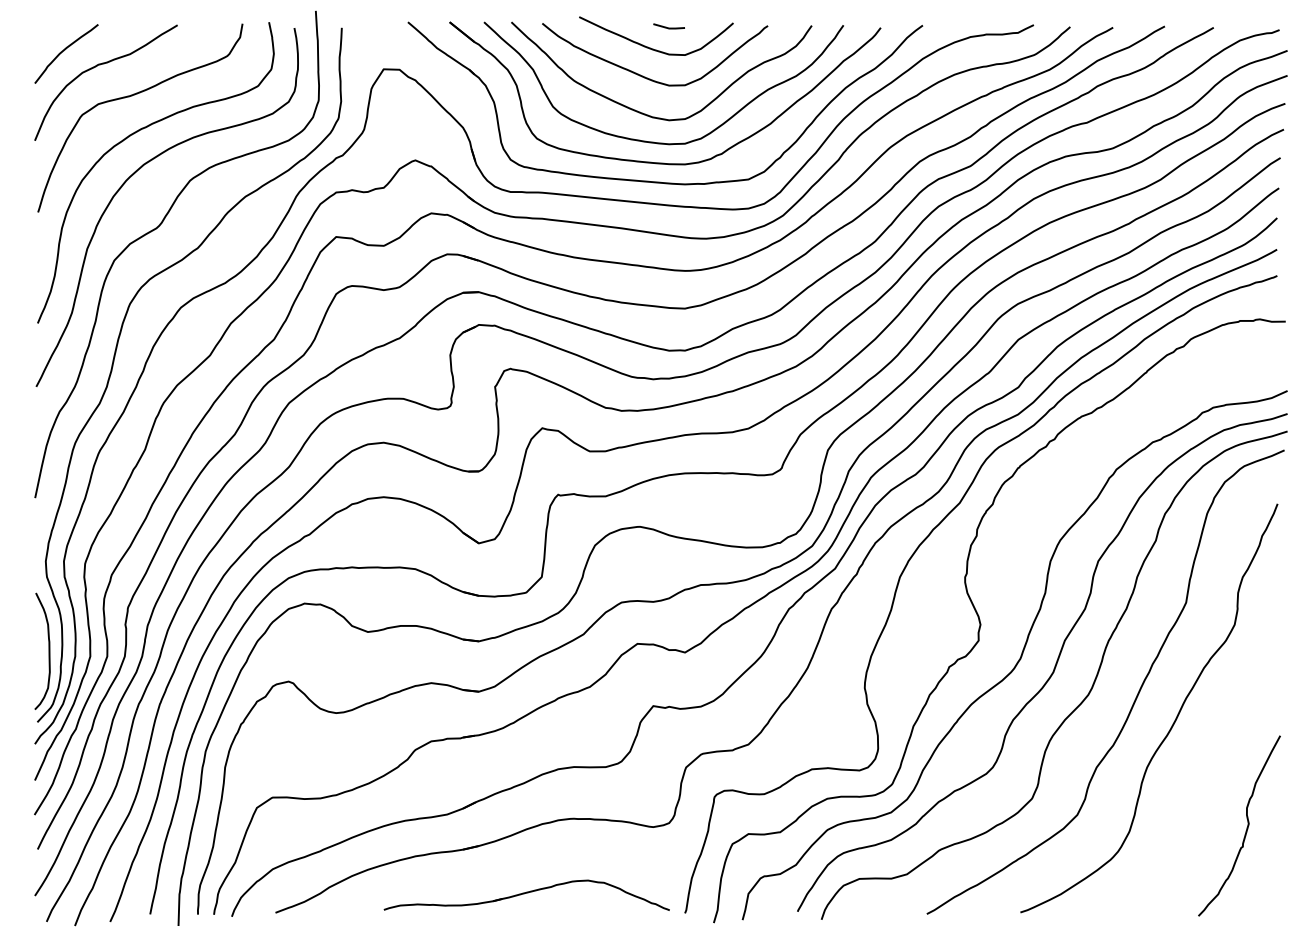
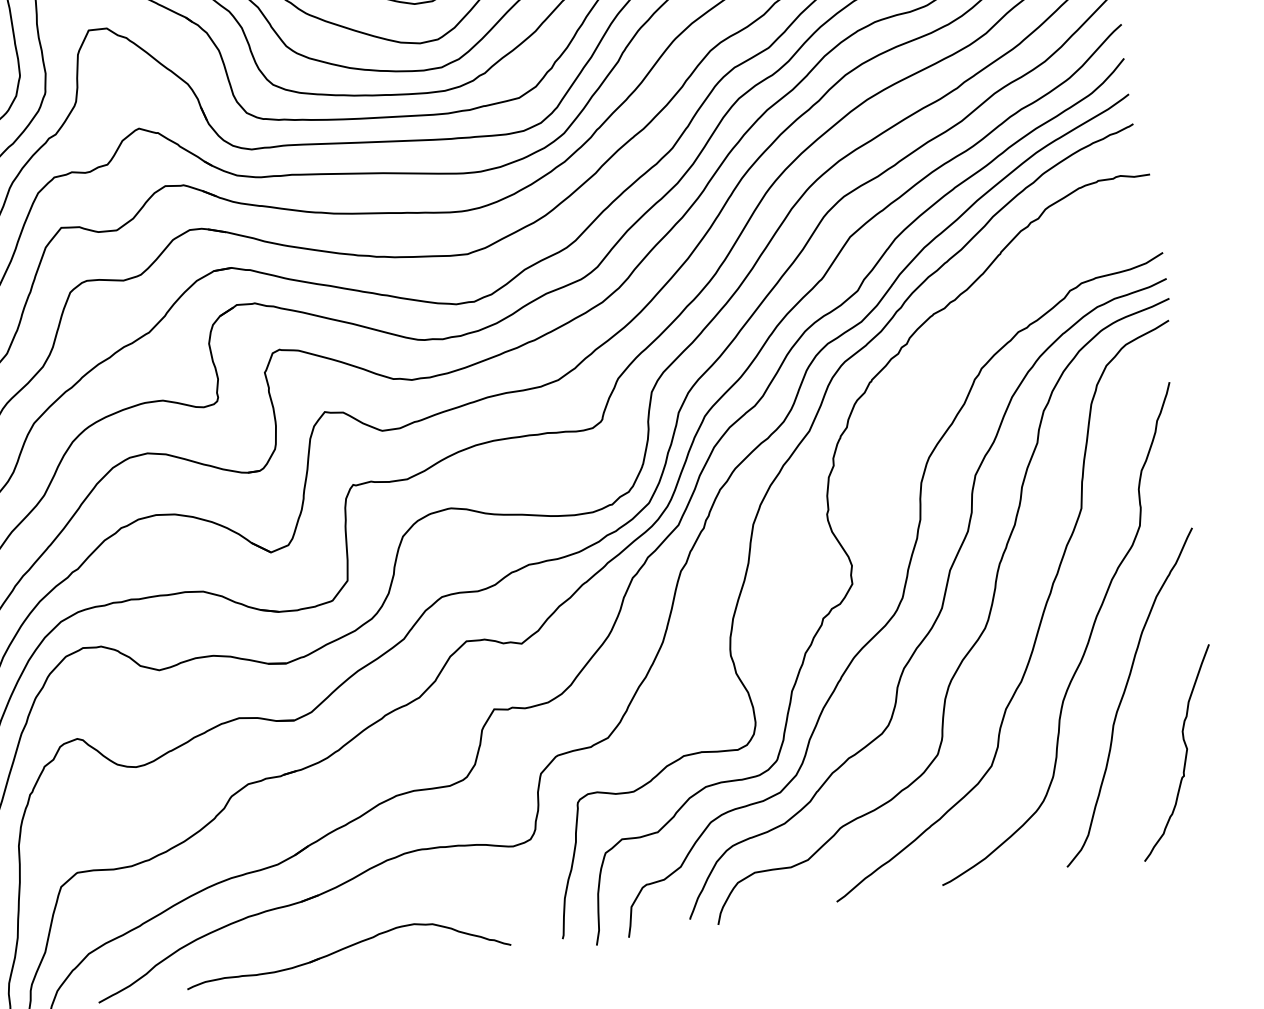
curve: (1200, 770) -> (1124, 696), added
part: (526, 894) -> (346, 949), moved

